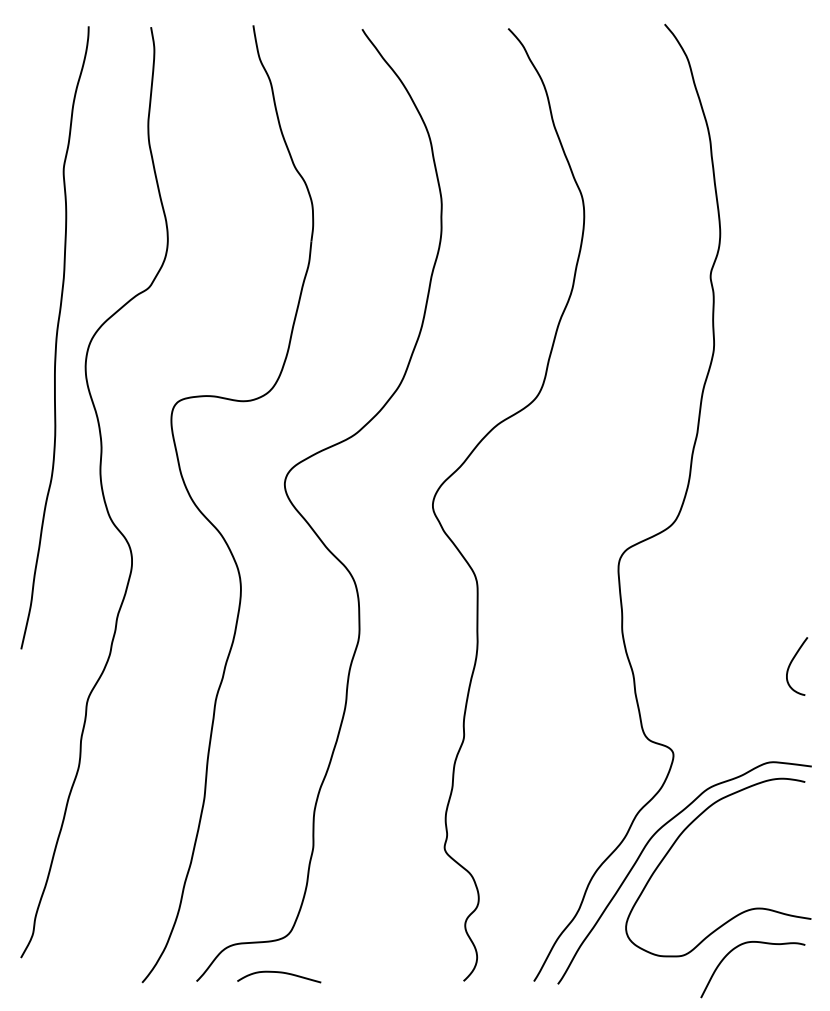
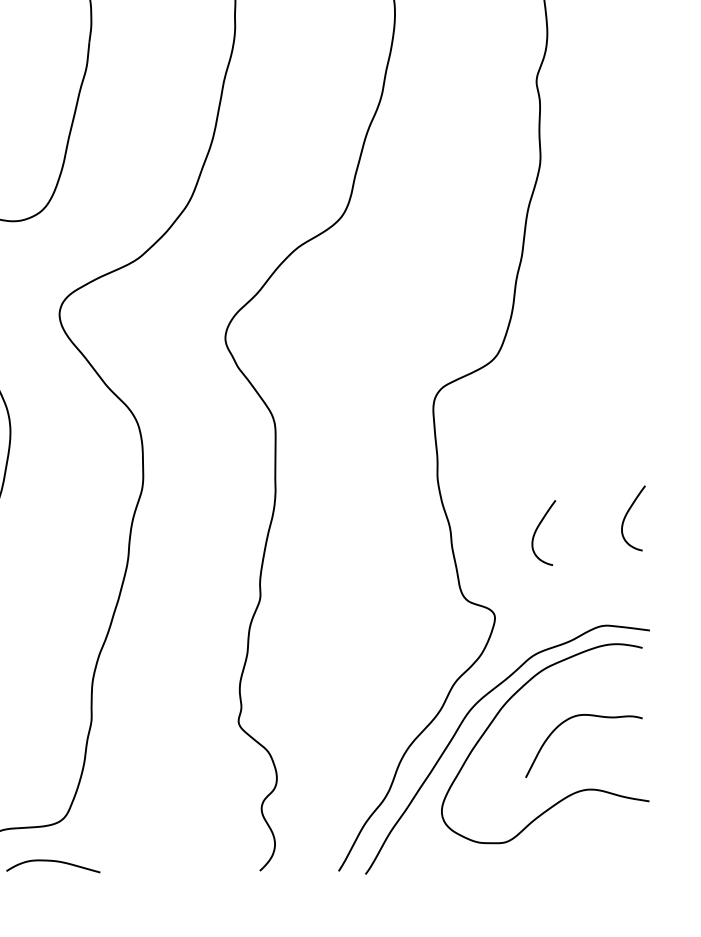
curve: (712, 675) -> (538, 528), added
curve: (744, 944) -> (574, 717), moved

